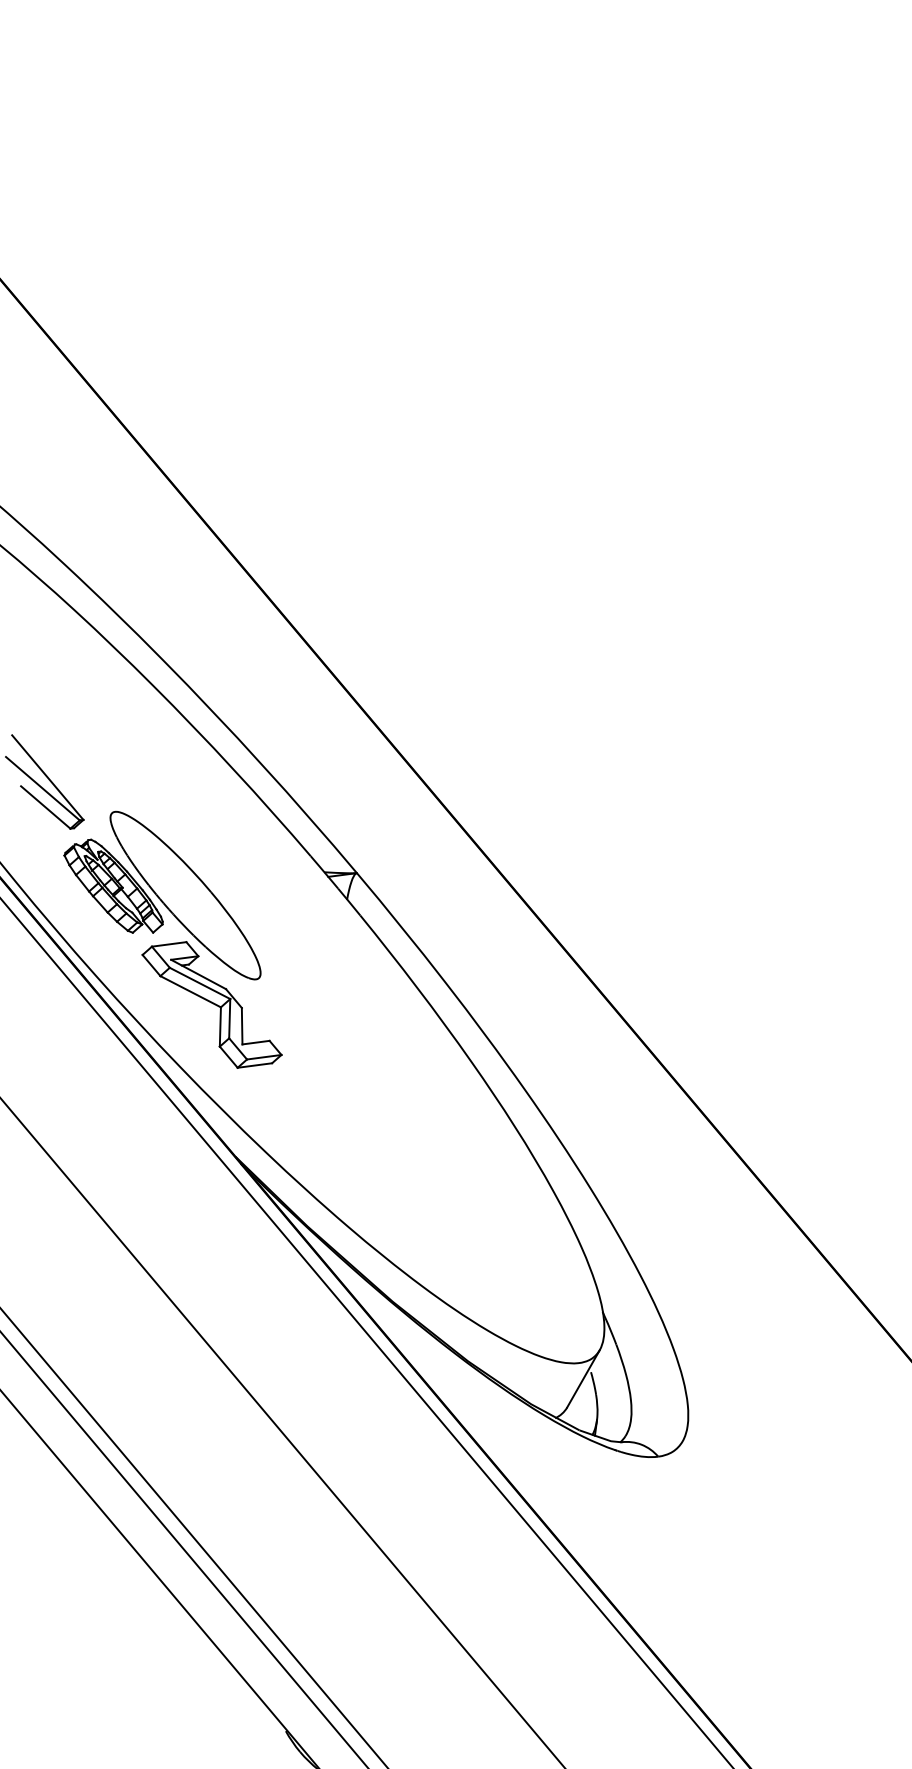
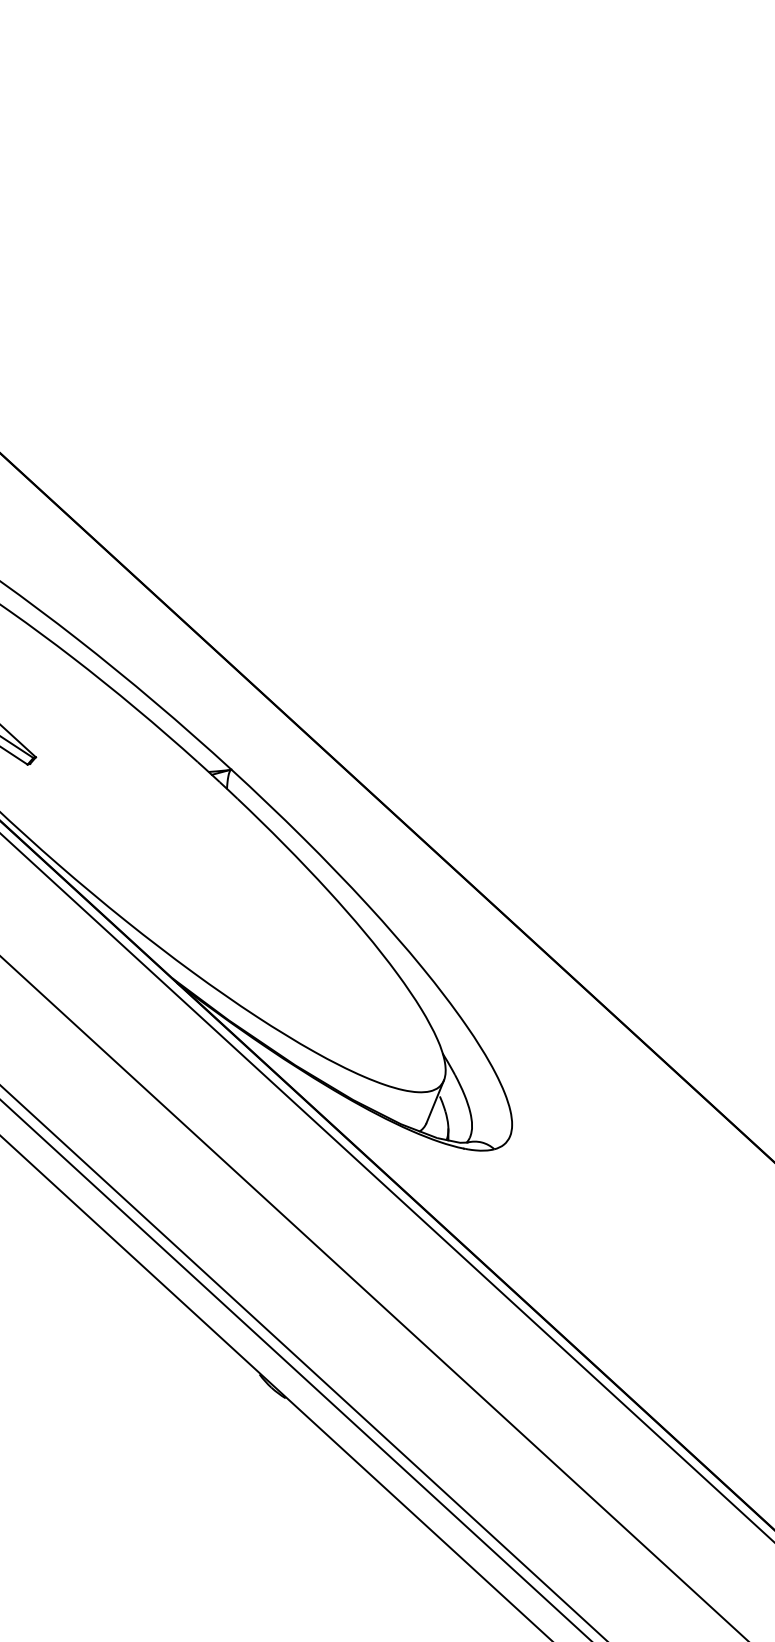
part: (174, 939) -> (110, 832), removed

